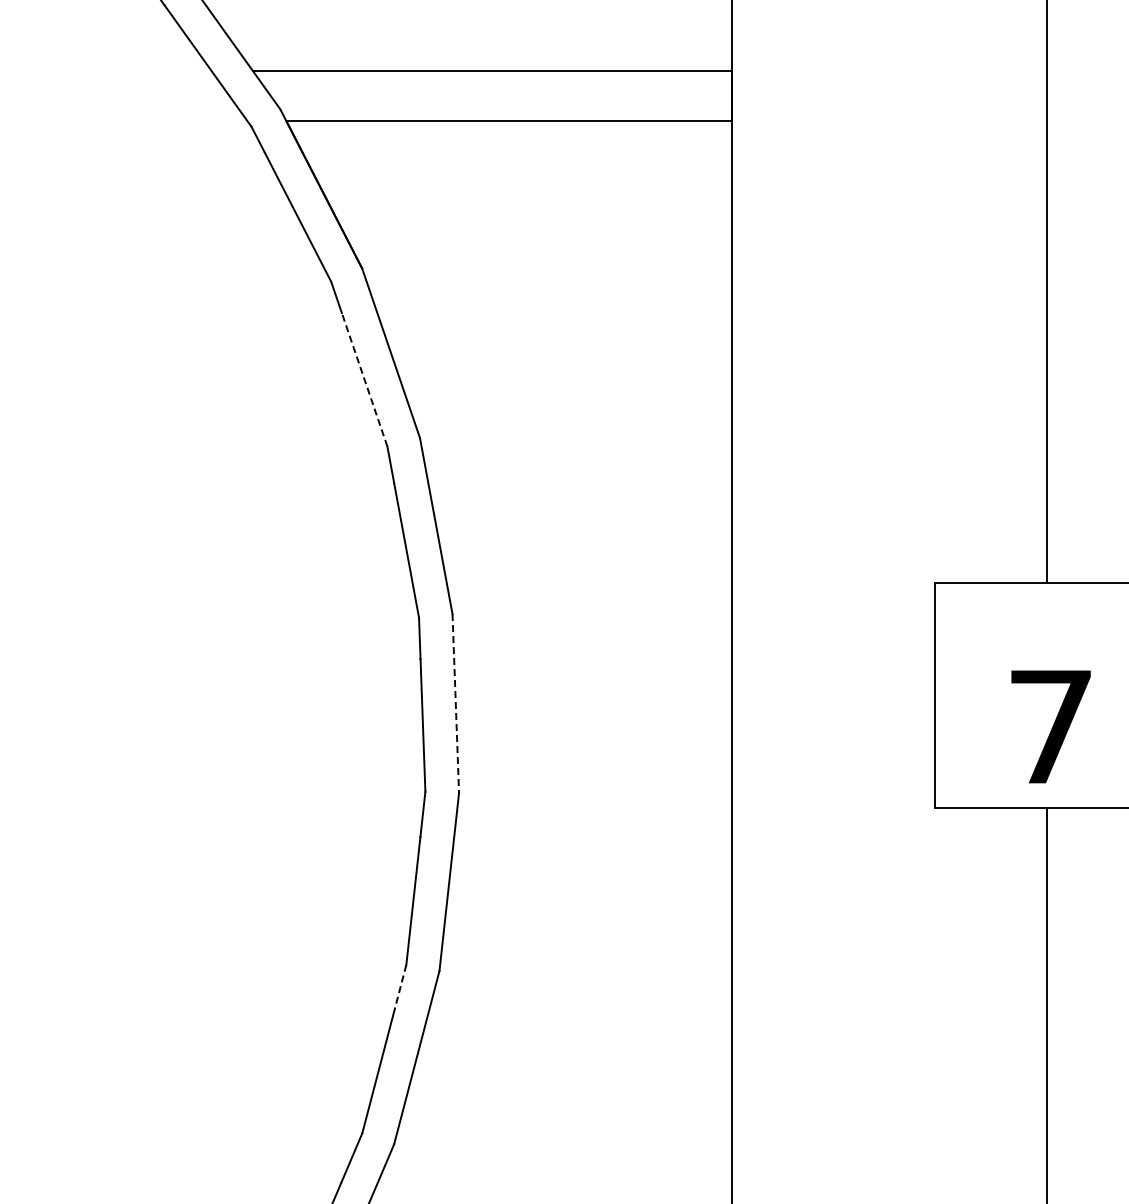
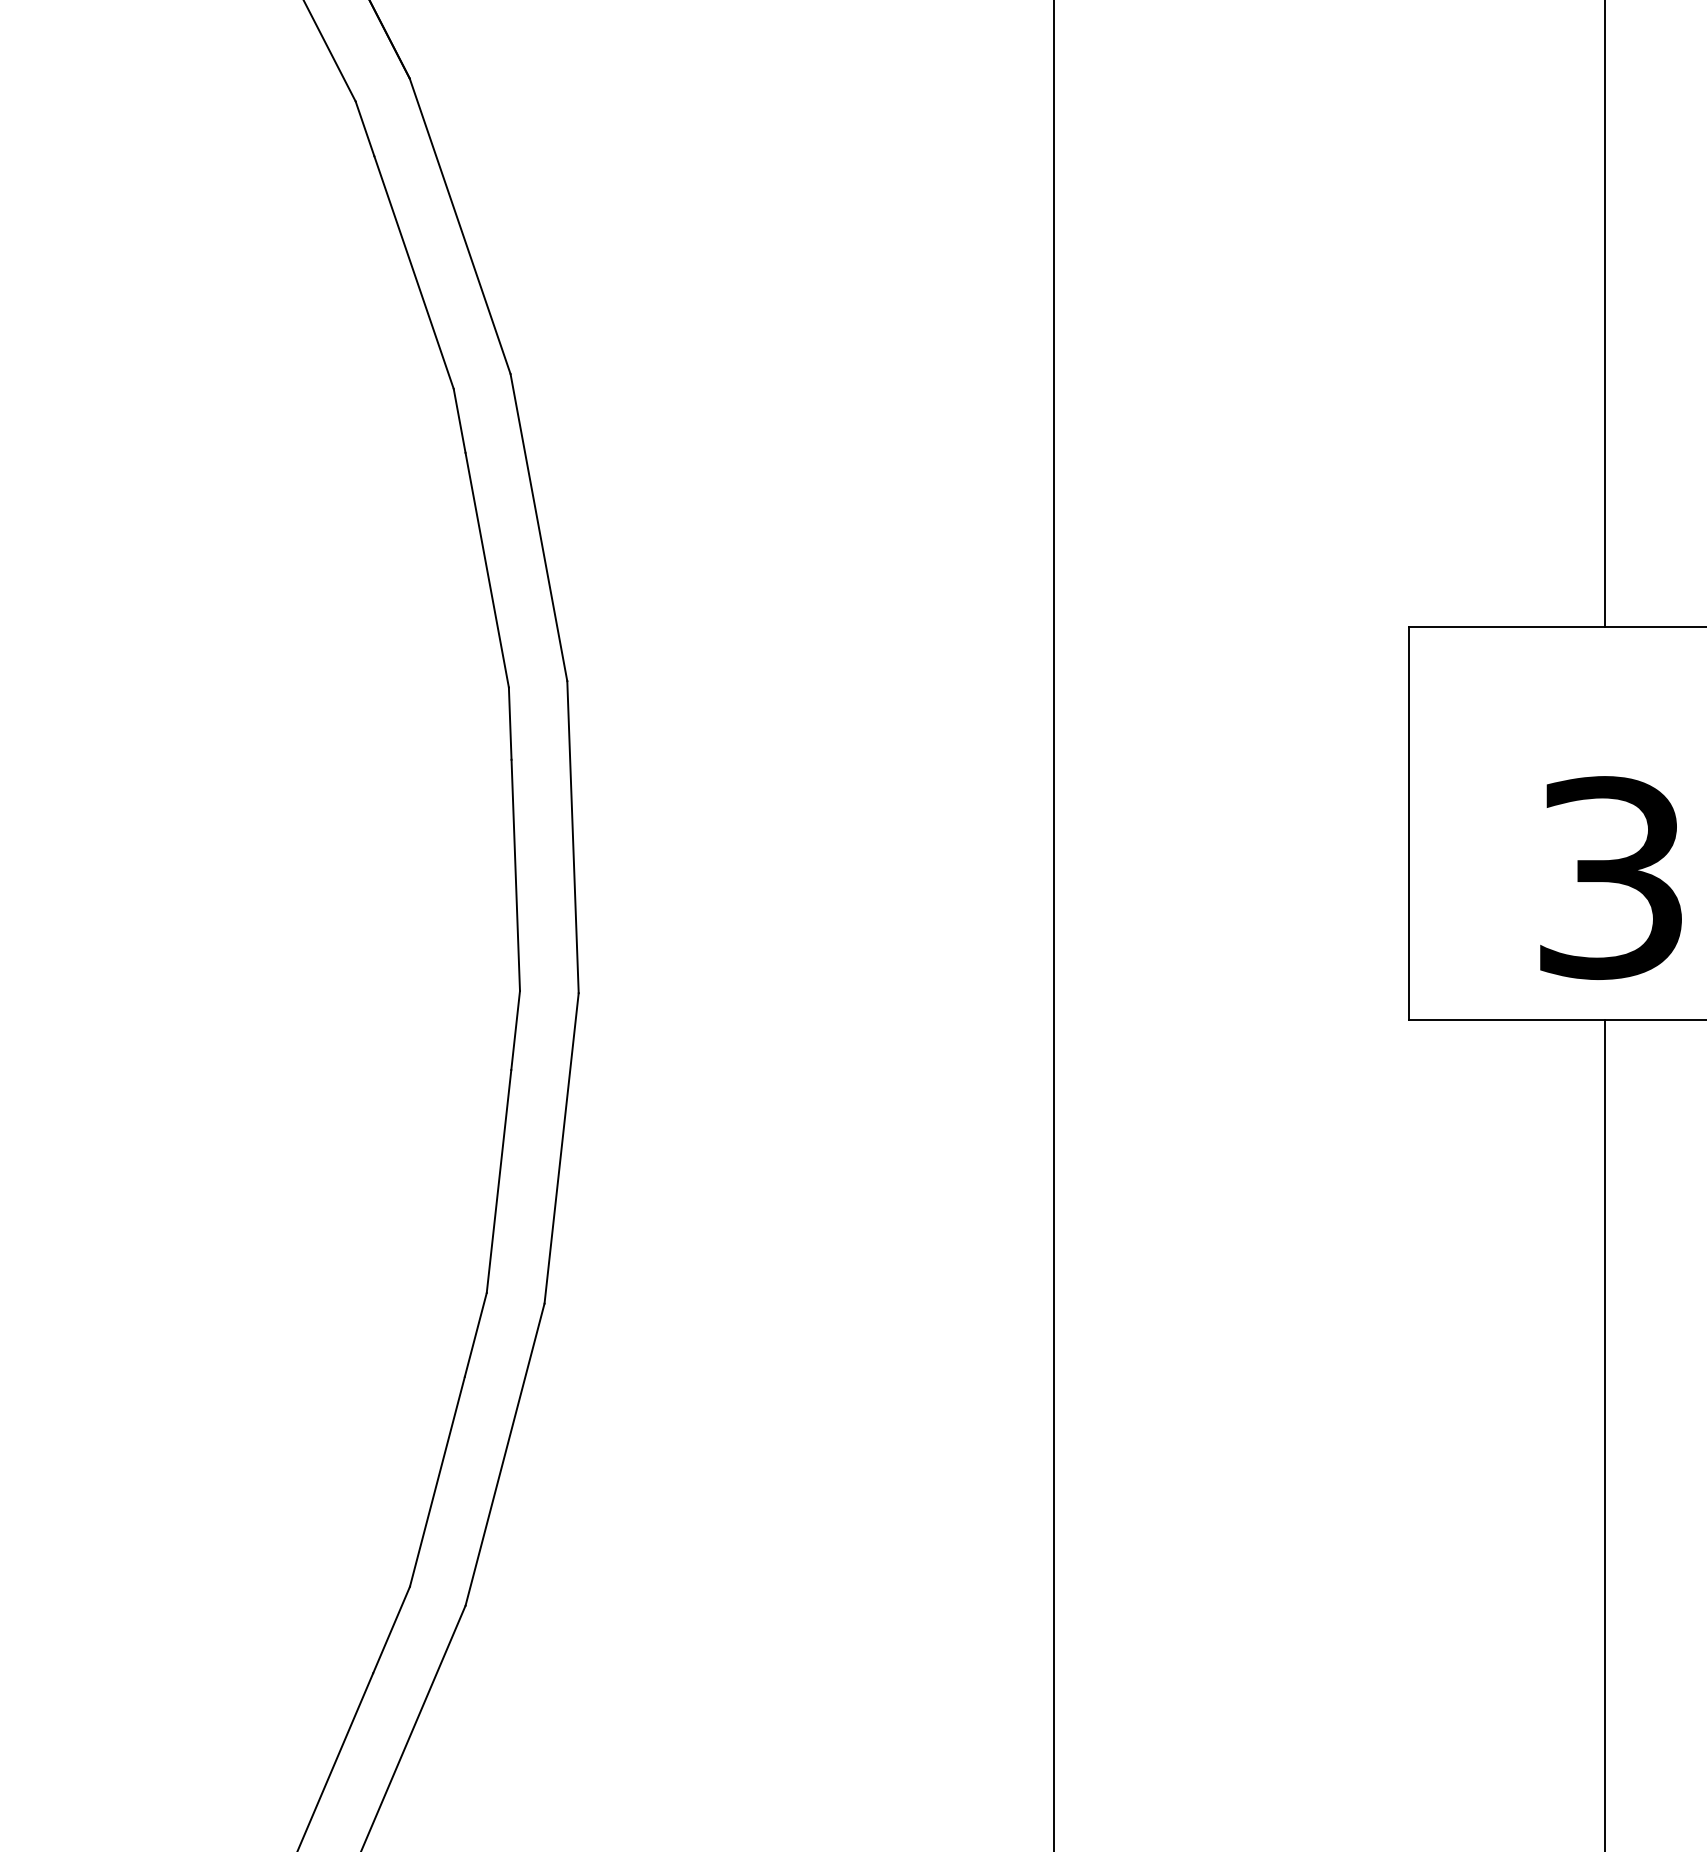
line: (364, 379) -> (413, 272), dashed -> solid
line: (455, 703) -> (572, 837), dashed -> solid
text: (1050, 726) -> (1610, 877), 7 -> 3
line: (400, 988) -> (476, 1334), dashed -> solid

